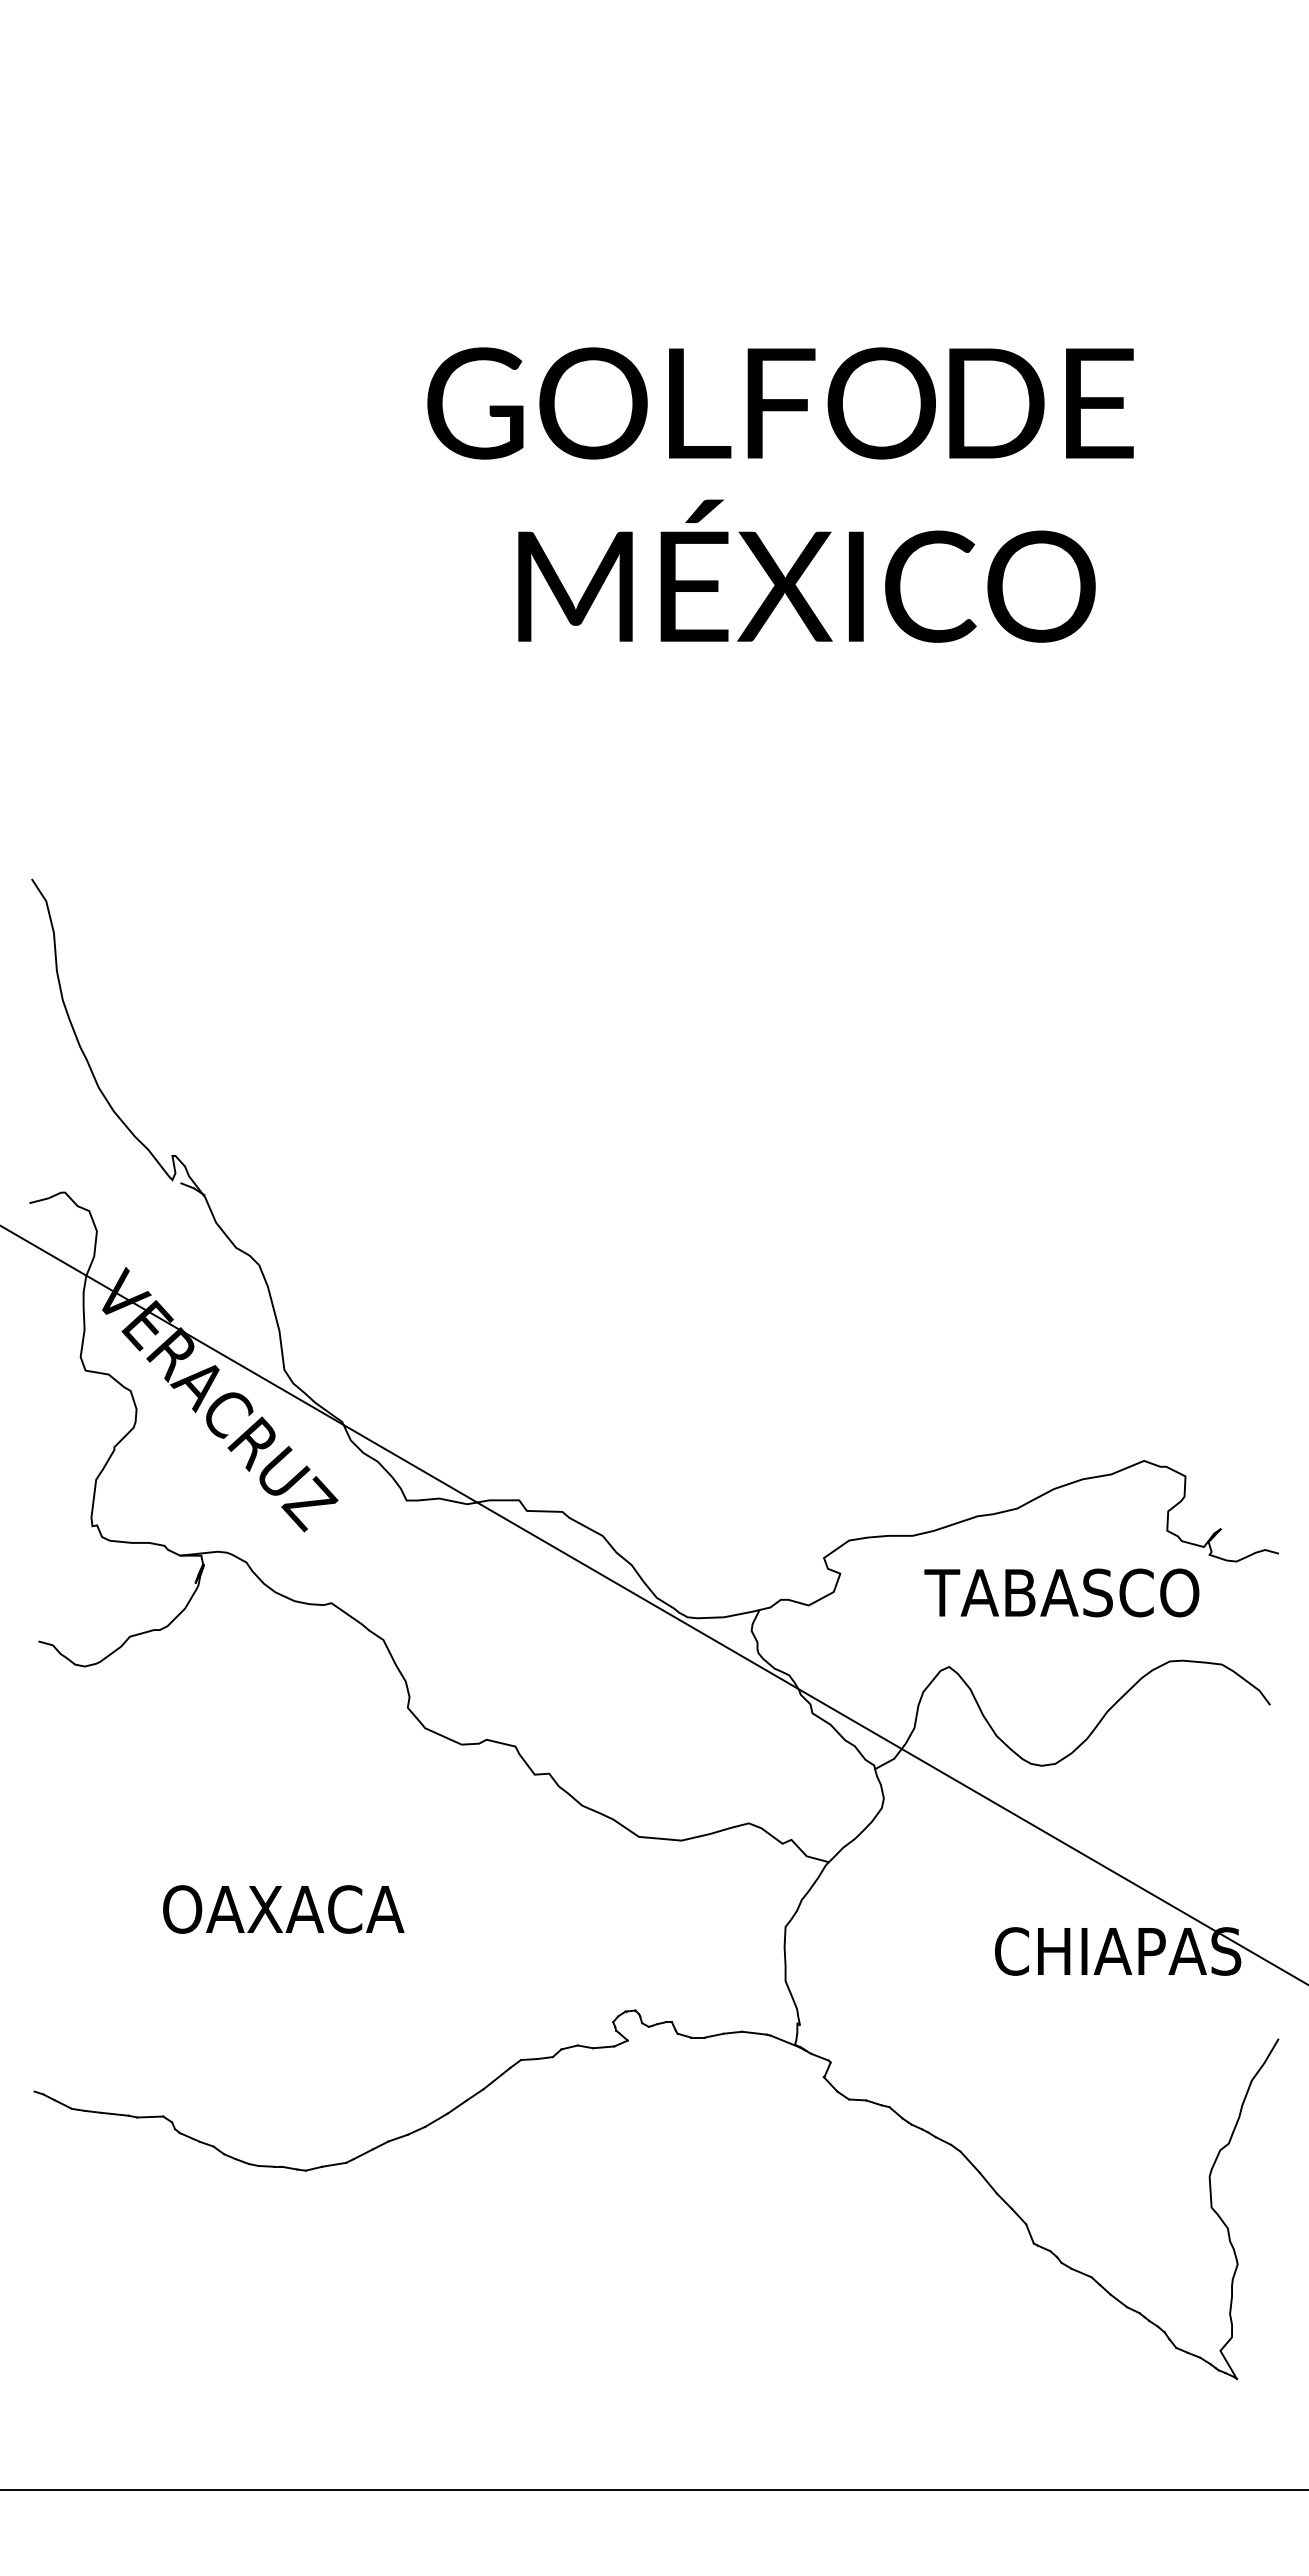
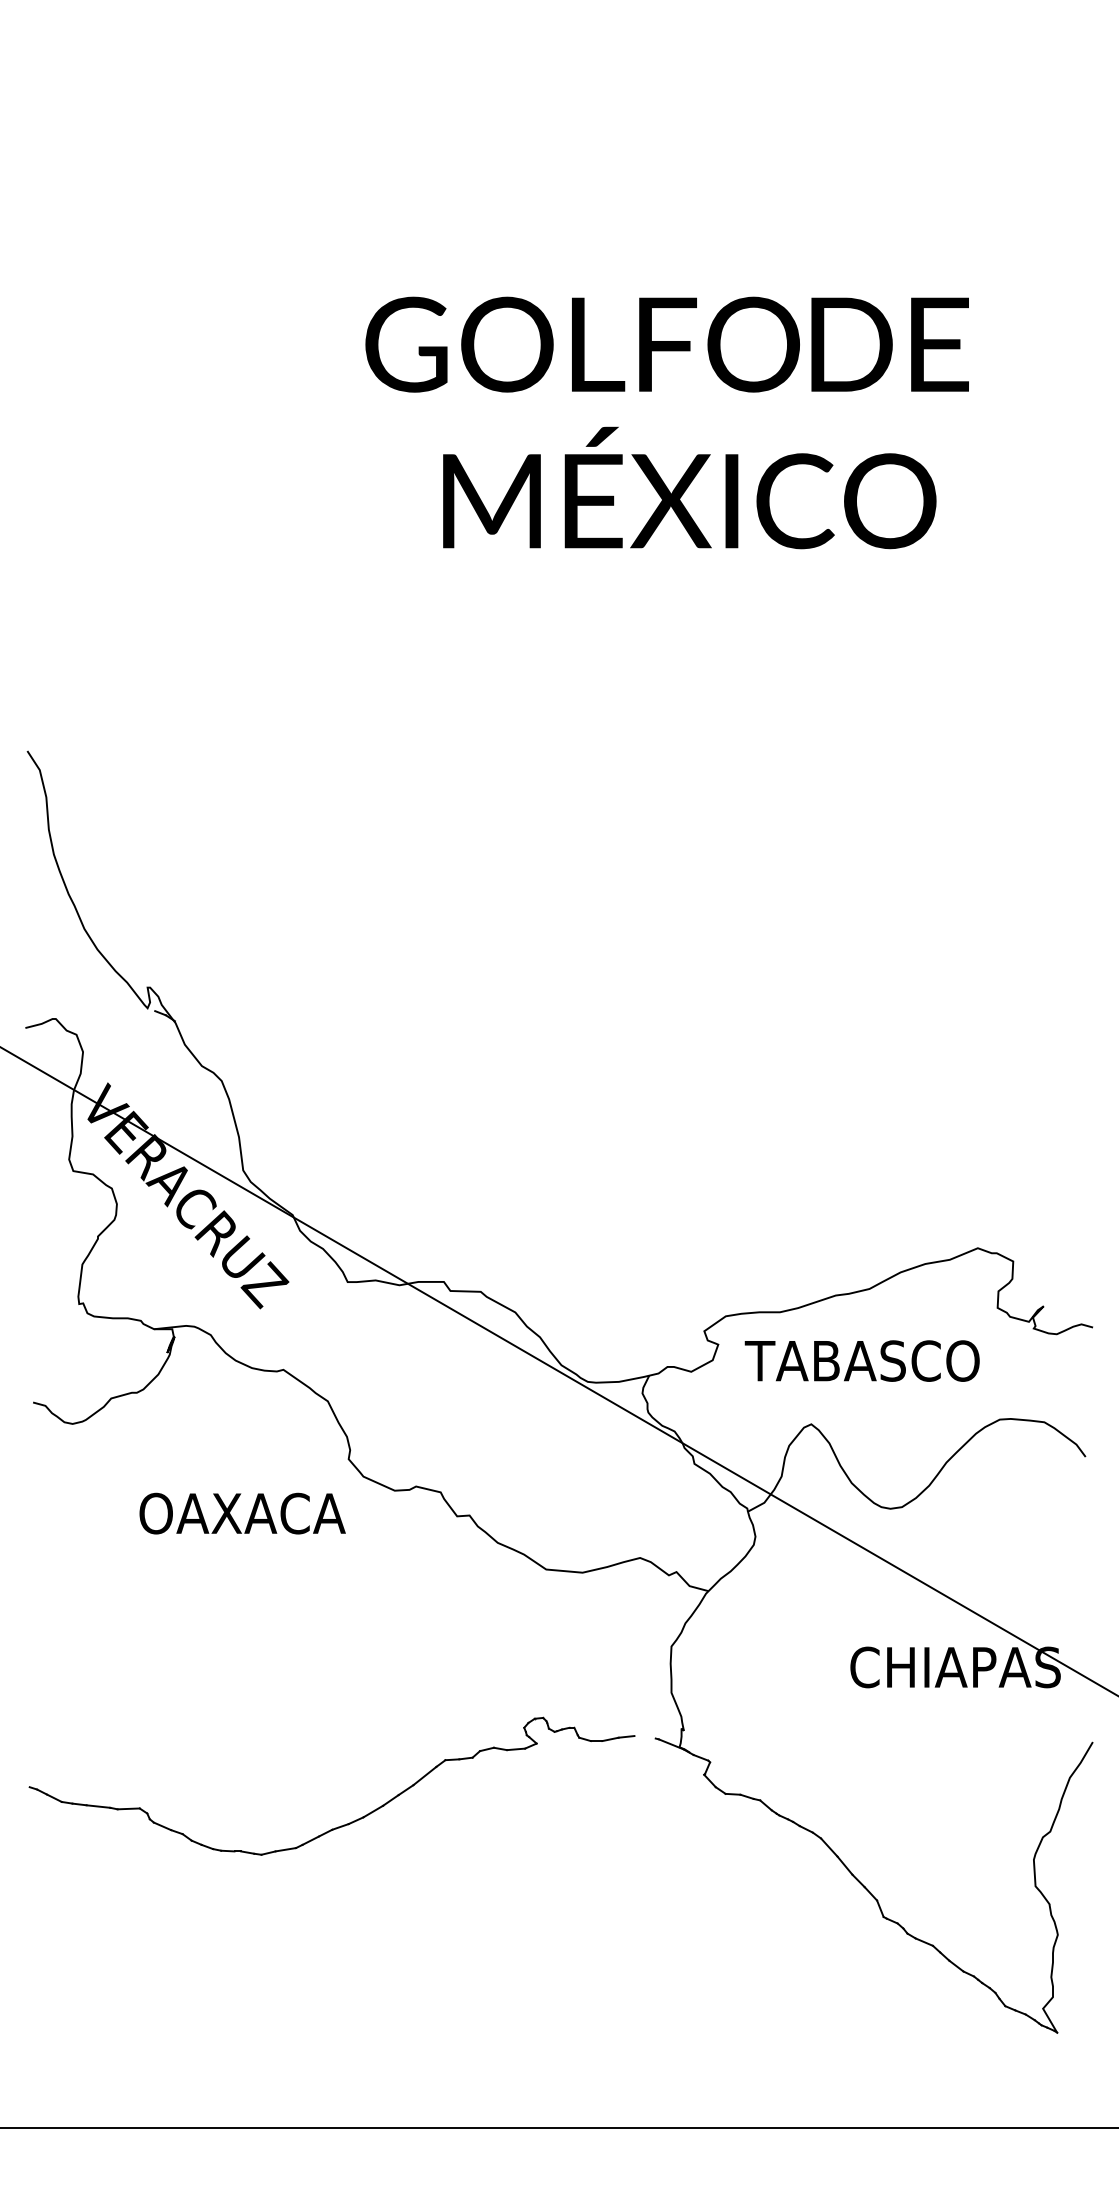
text: (1061, 1592) -> (861, 1360), moved
text: (283, 1909) -> (242, 1513), moved
line: (754, 2032) -> (644, 1736), removed

